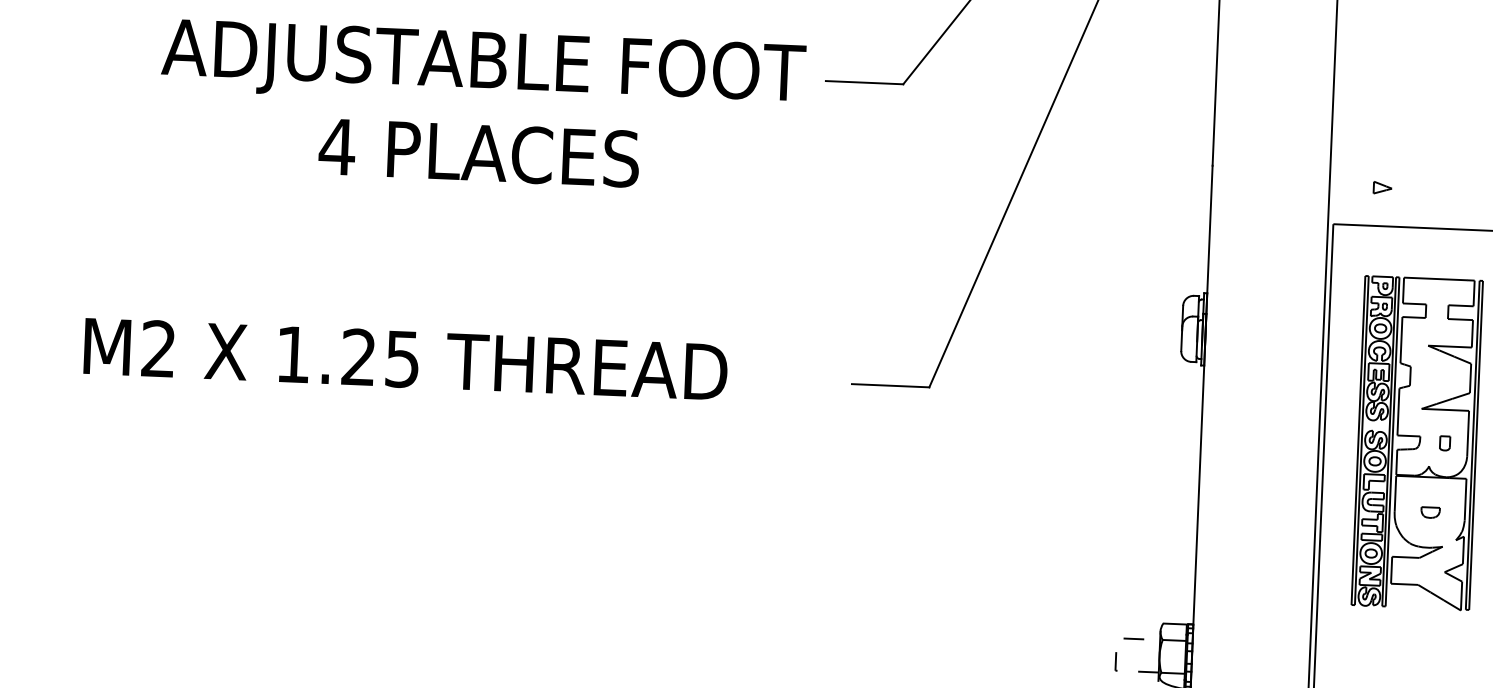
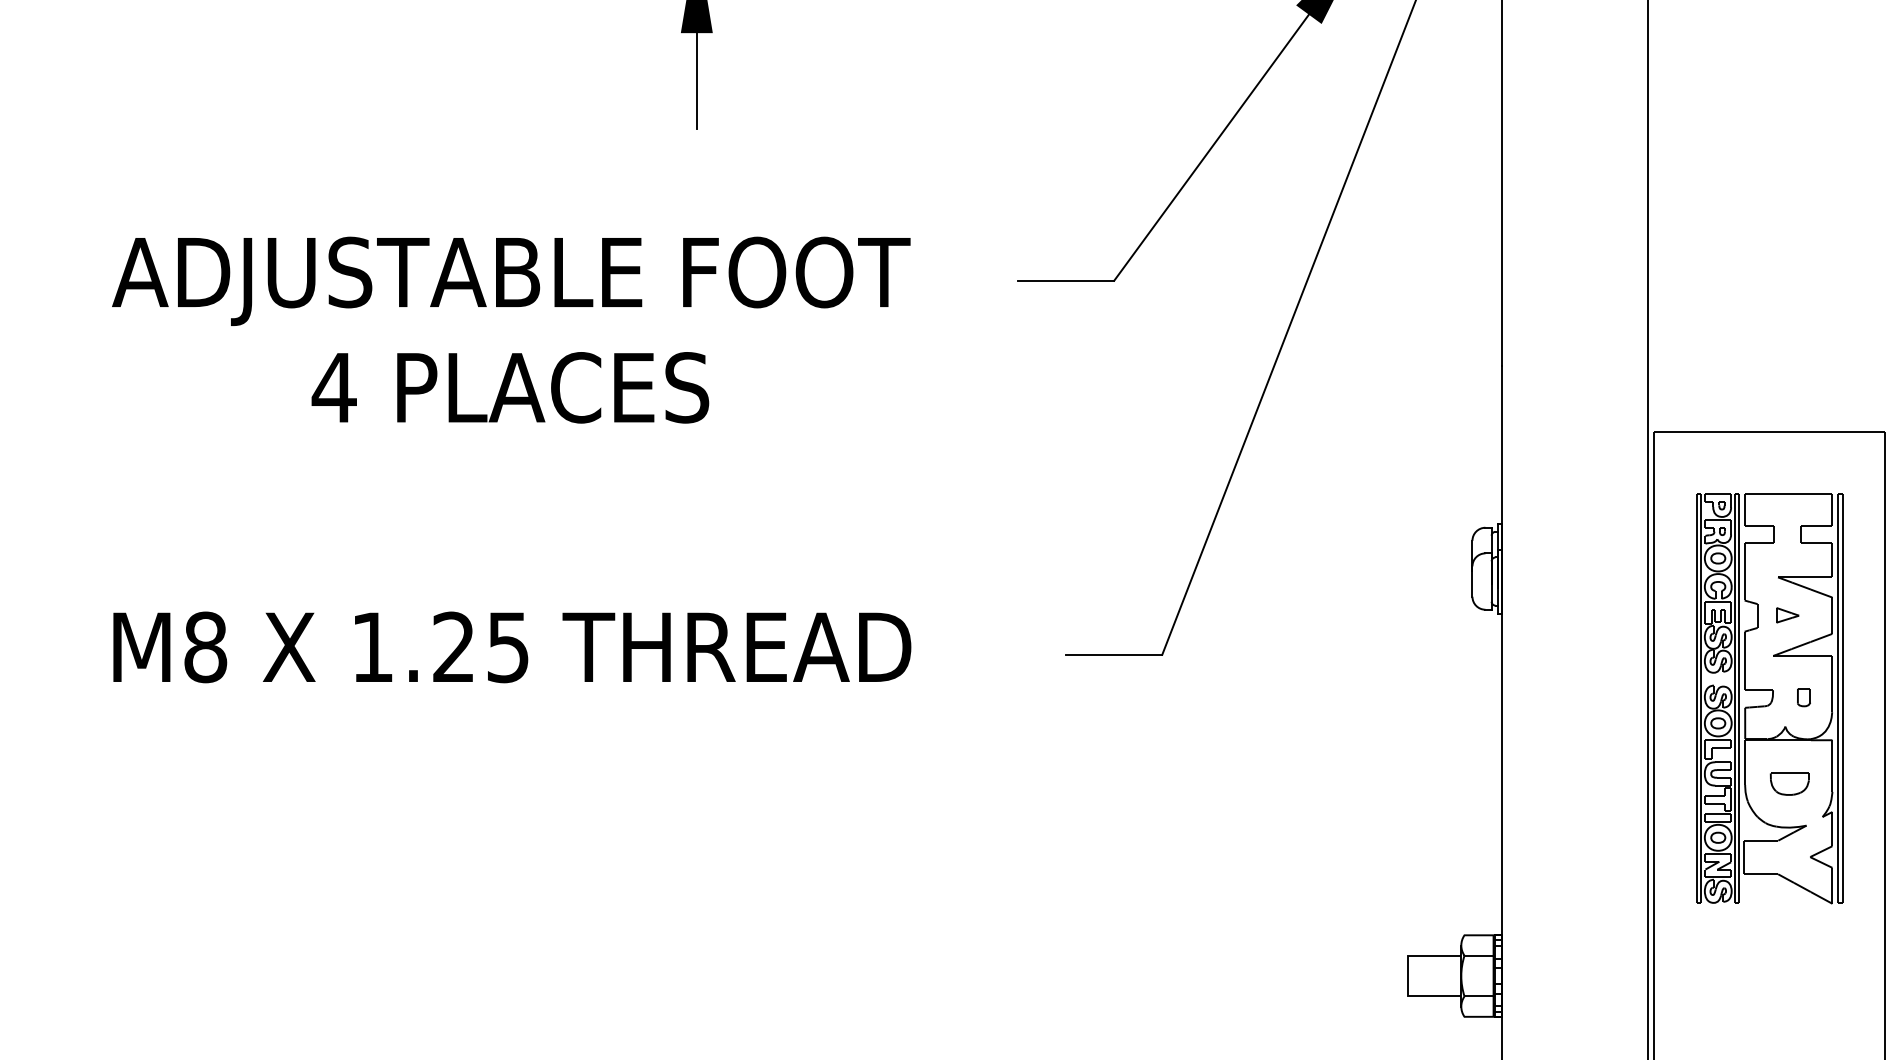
text: (482, 105) -> (511, 329), moved
part: (1382, 188) -> (1787, 615), moved
text: (158, 349) -> (205, 647), M2 -> M8
part: (1430, 512) -> (1789, 783), size x1.67
line: (1116, 654) -> (1407, 975), dashed -> solid

